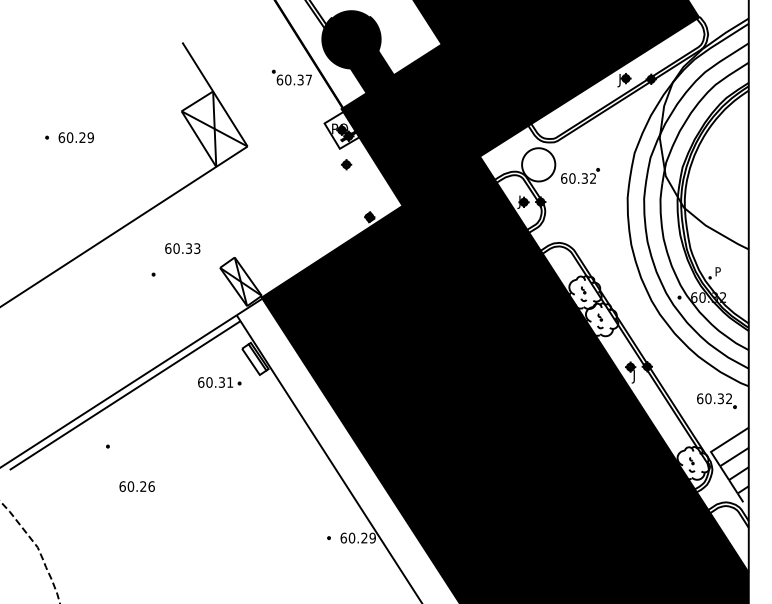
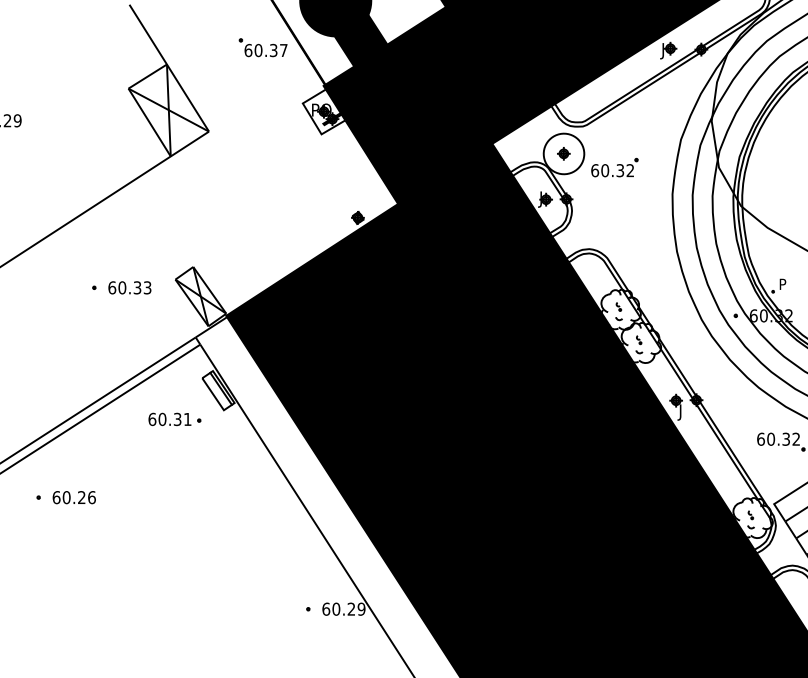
part: (346, 164) -> (563, 153), moved
text: (182, 248) -> (129, 287), moved
text: (136, 486) -> (73, 497), moved

